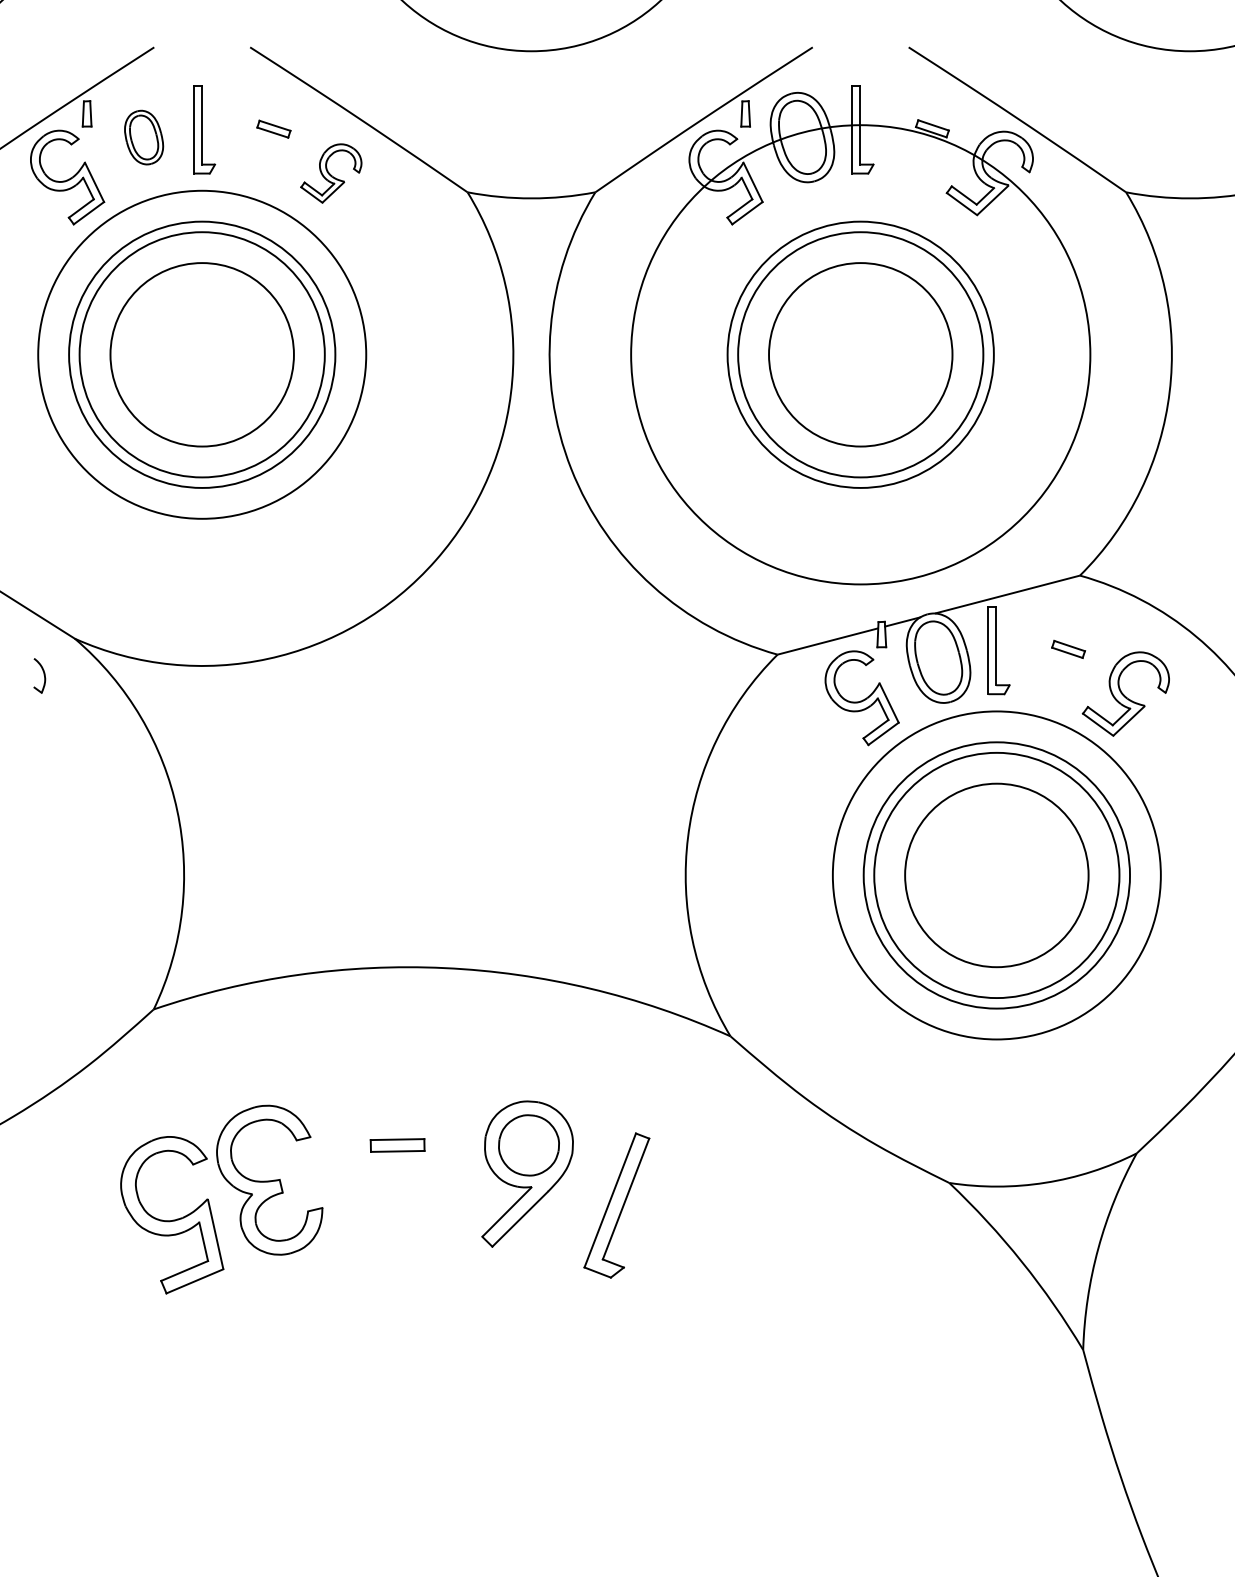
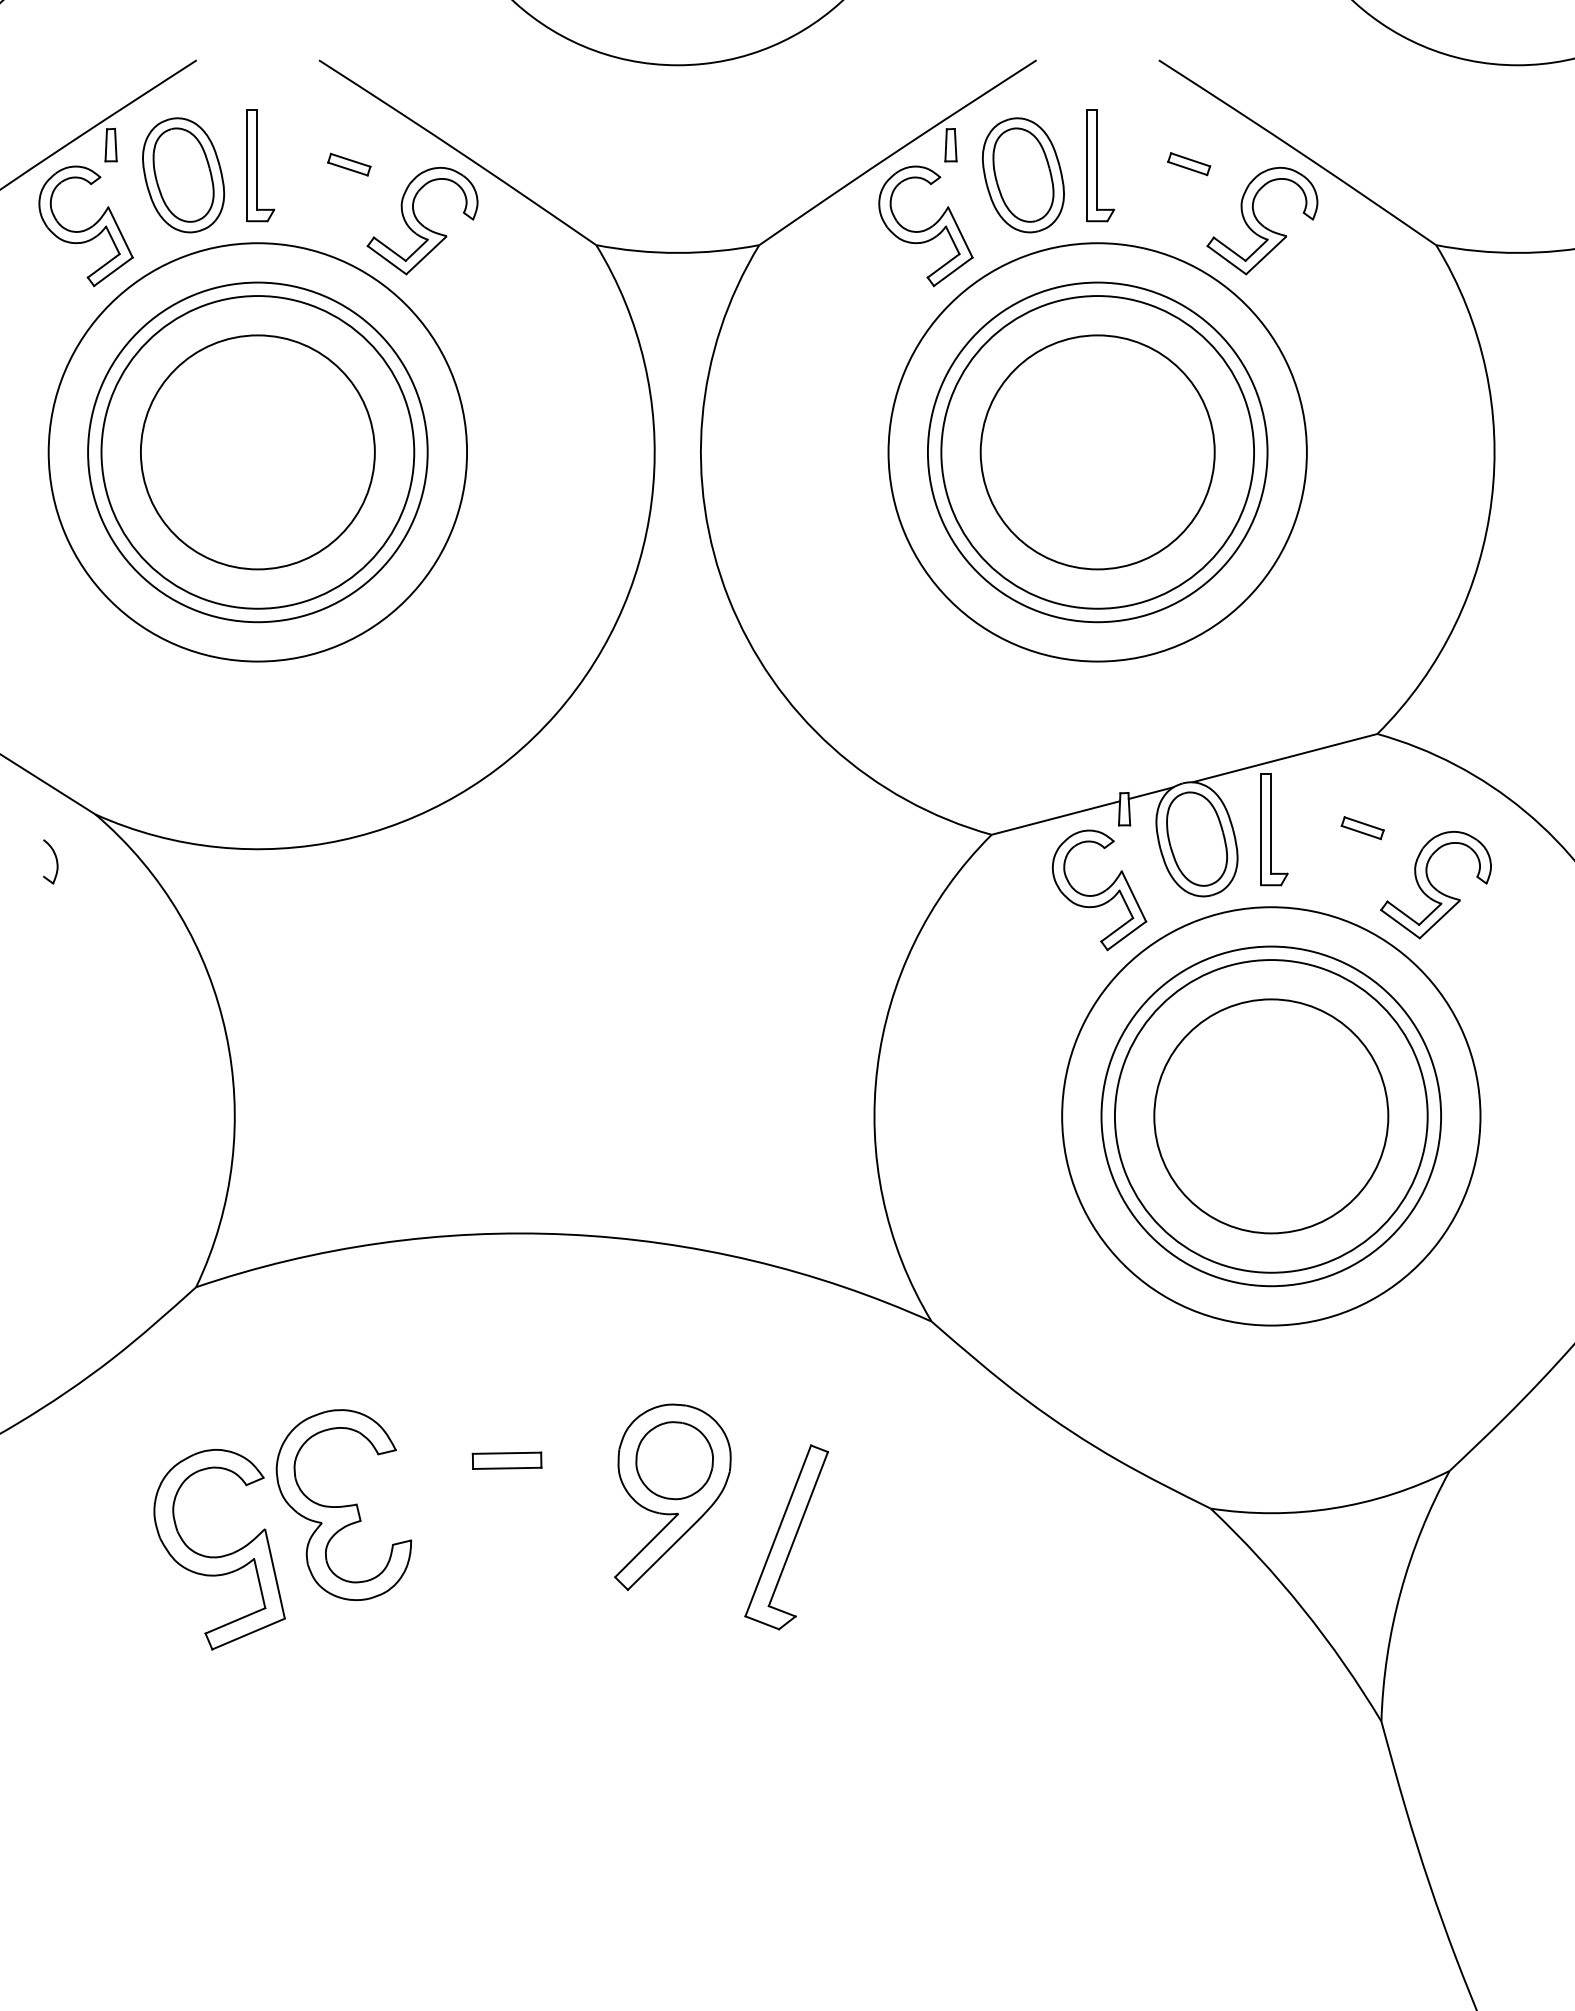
part: (143, 137) -> (183, 175), size x1.67
part: (331, 173) -> (422, 221), size x1.43
circle: (860, 354) -> (1097, 452), size x0.71

